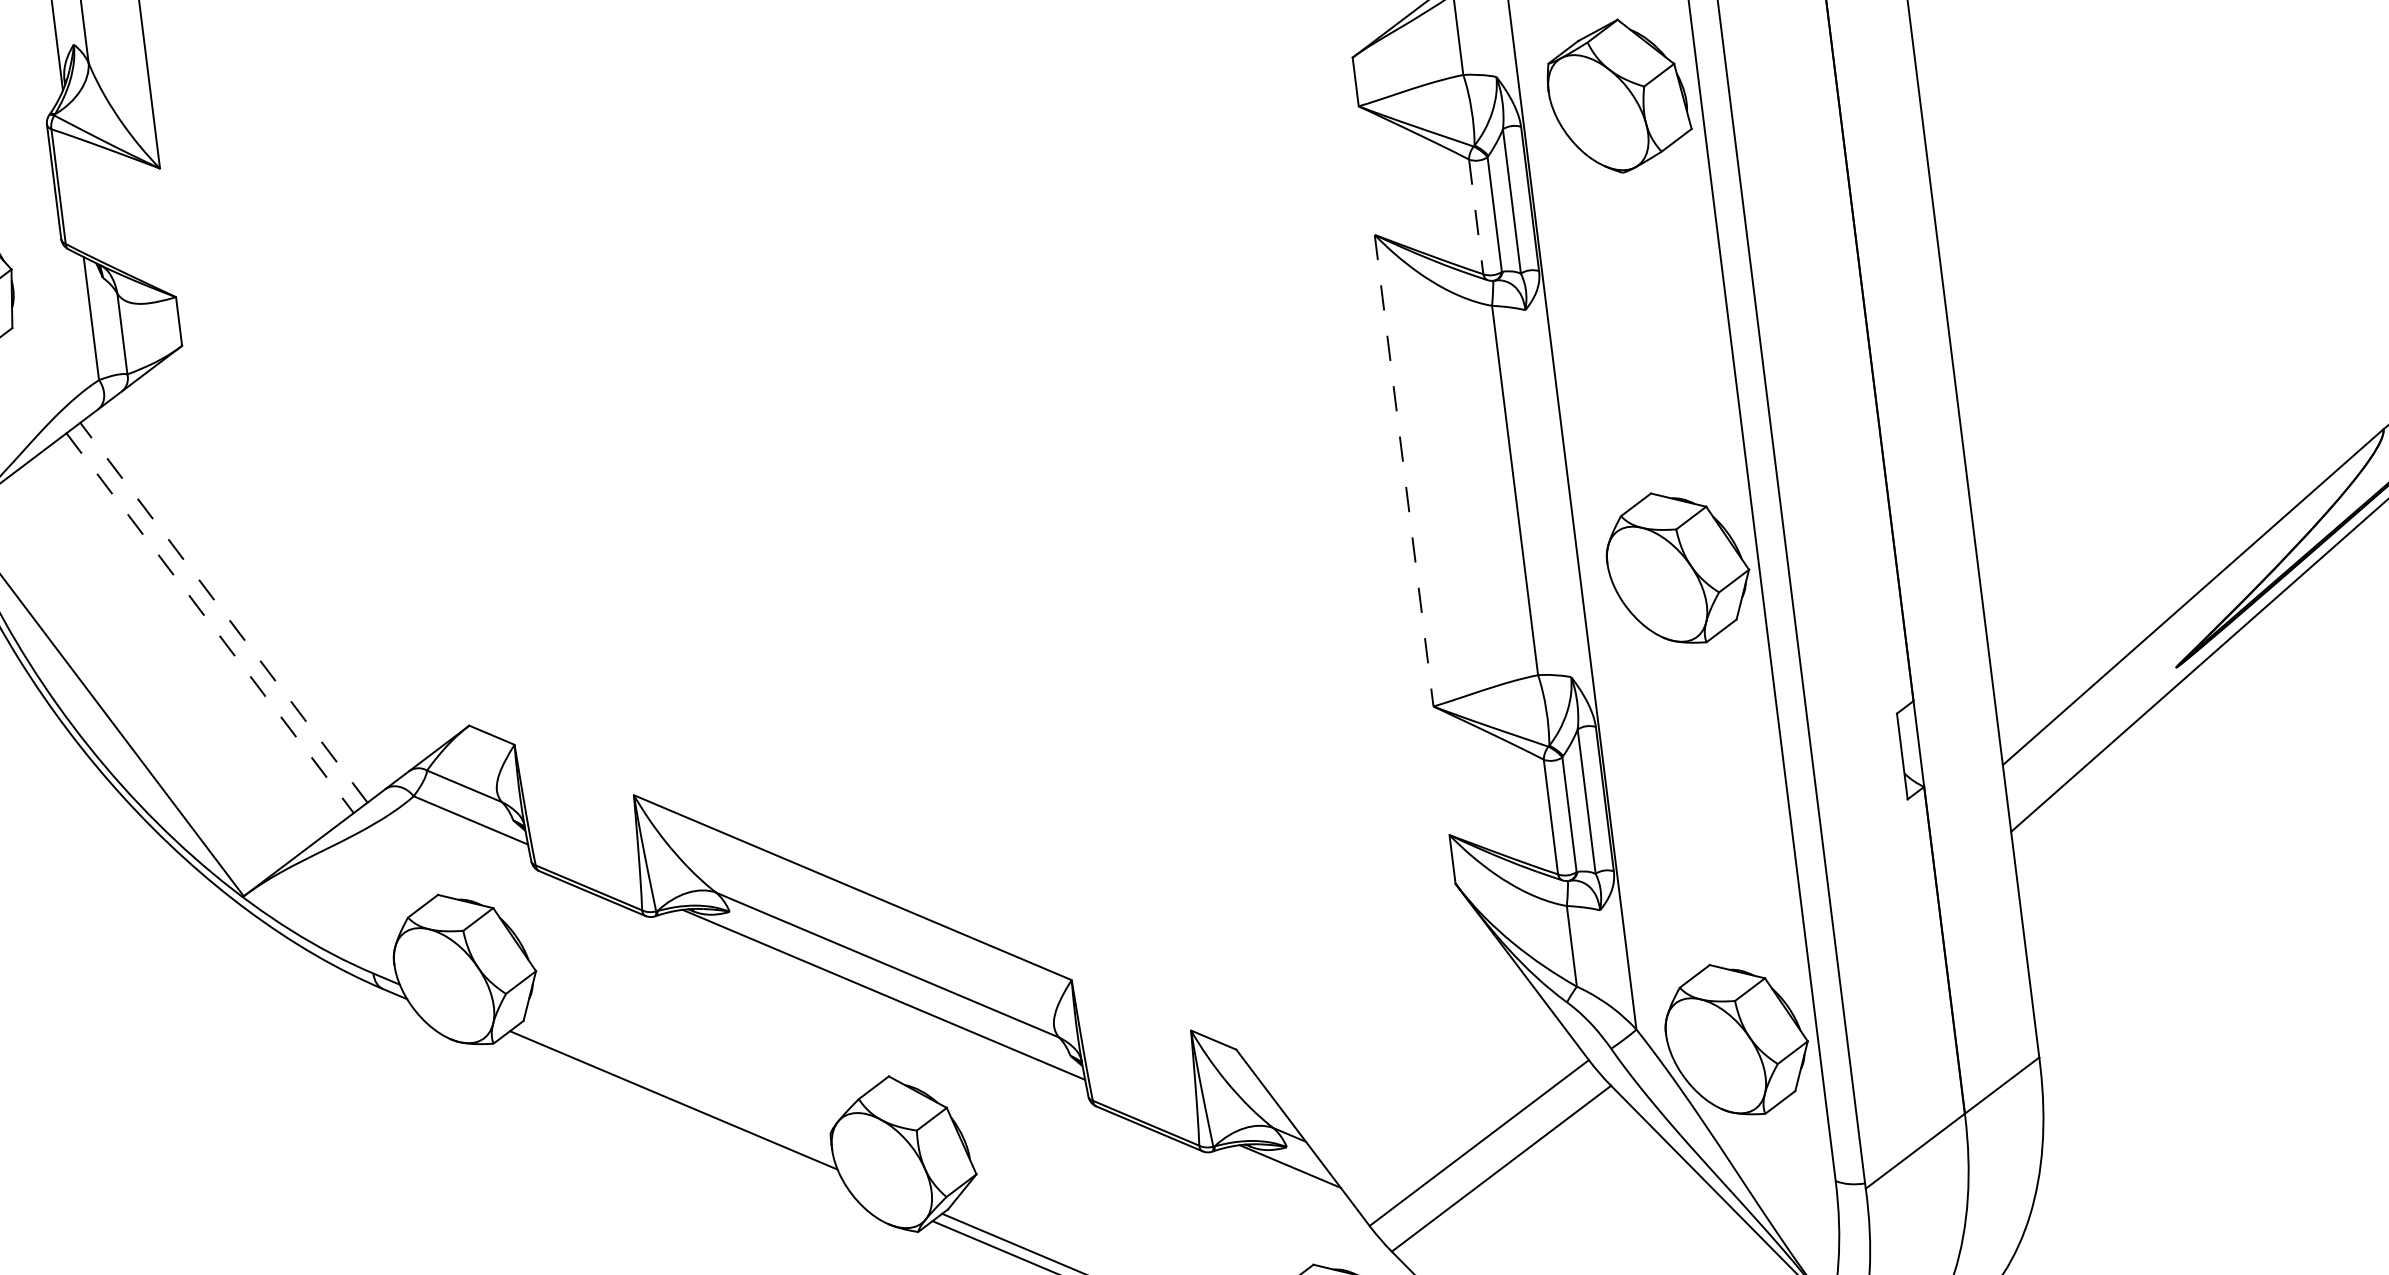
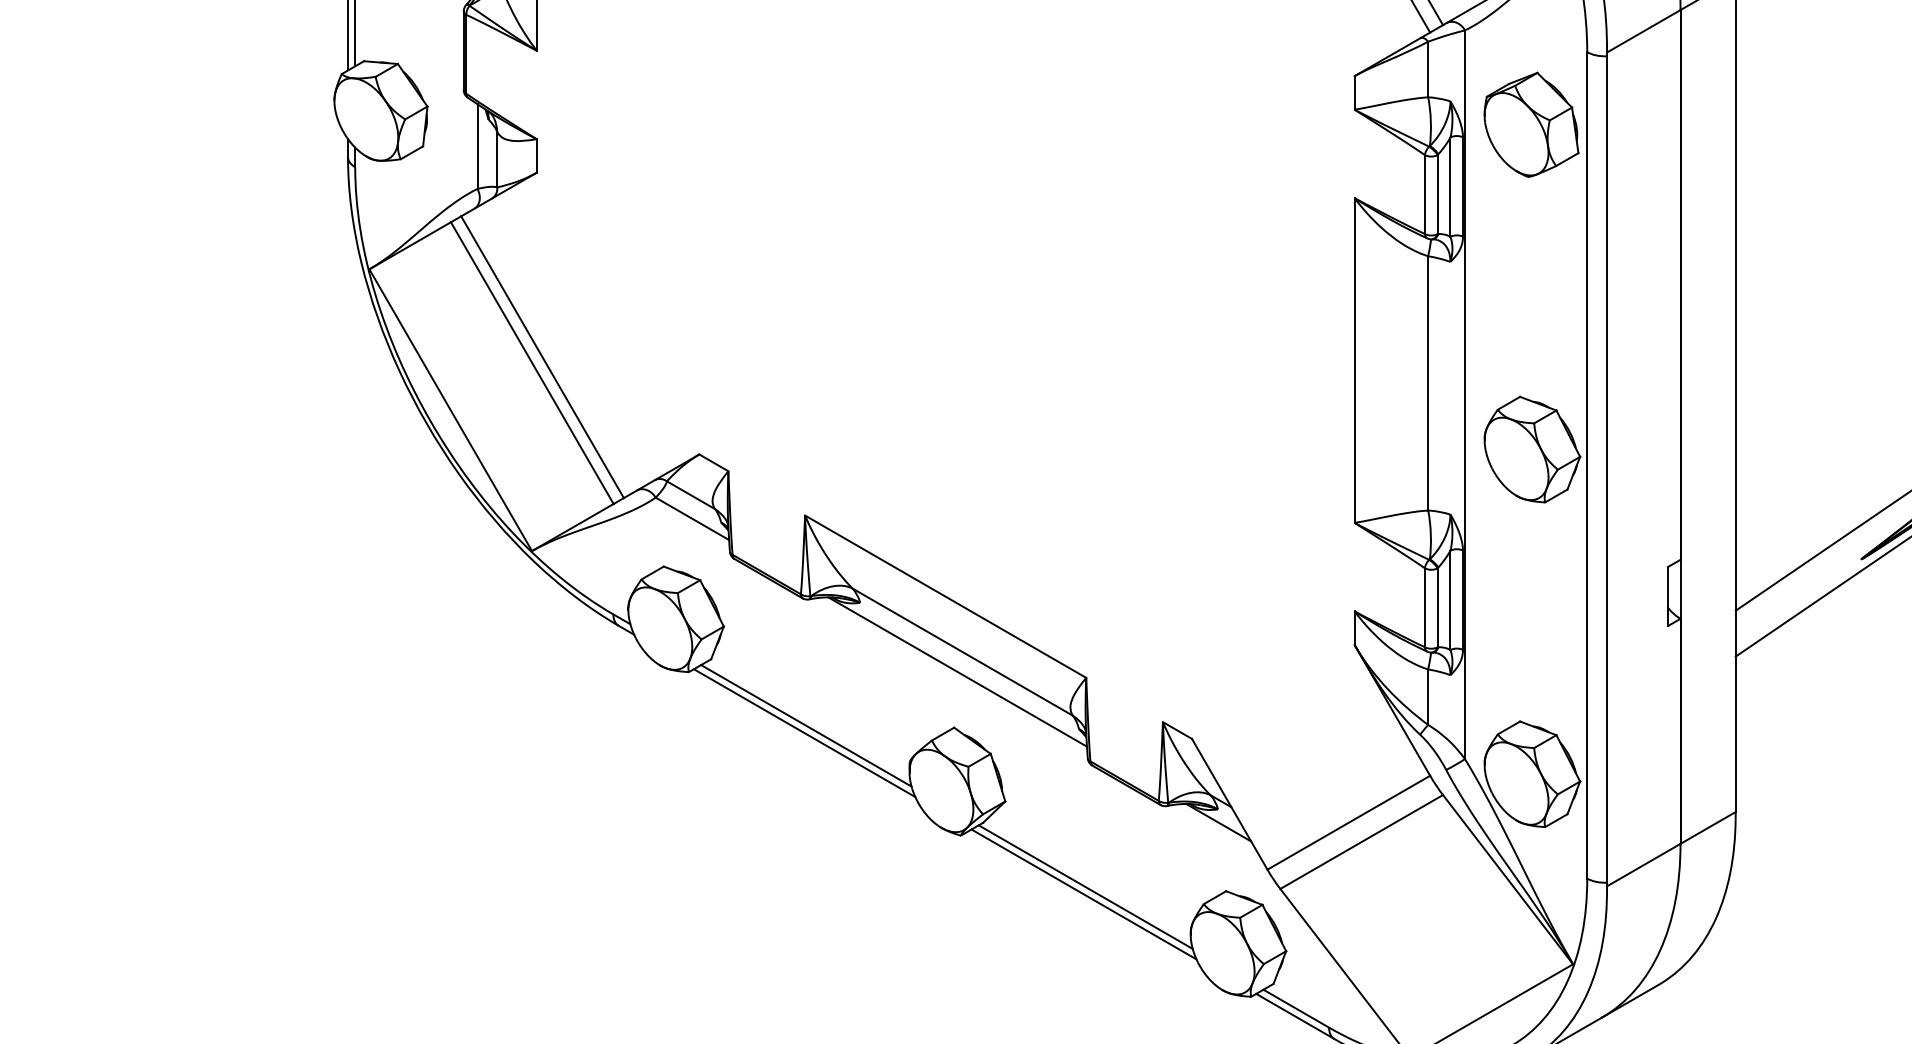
line: (1475, 218) -> (1424, 195), dashed -> solid
line: (1404, 472) -> (1354, 361), dashed -> solid
line: (223, 613) -> (542, 357), dashed -> solid
line: (210, 623) -> (532, 363), dashed -> solid
line: (672, 1111) -> (804, 733), added

